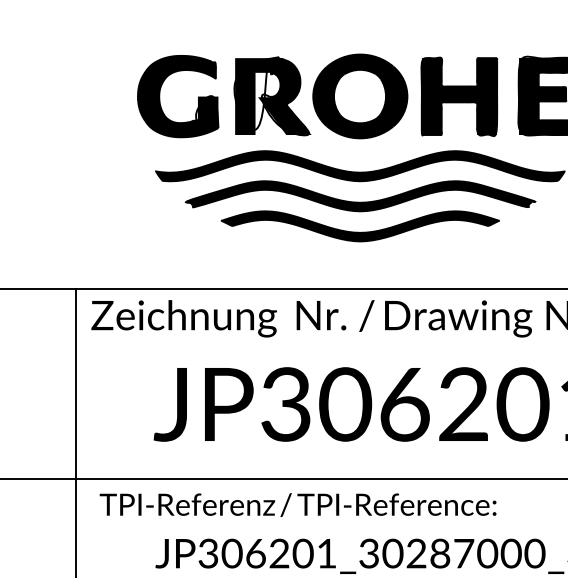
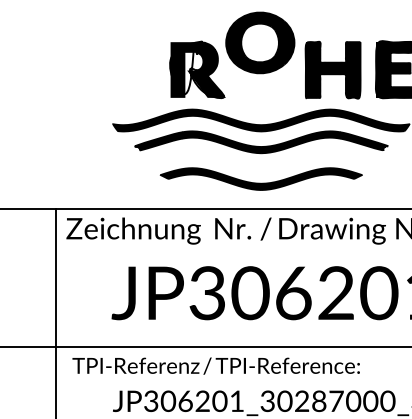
part: (161, 88) -> (117, 64), removed
part: (360, 95) -> (260, 42), moved
part: (359, 225) -> (260, 178), moved

